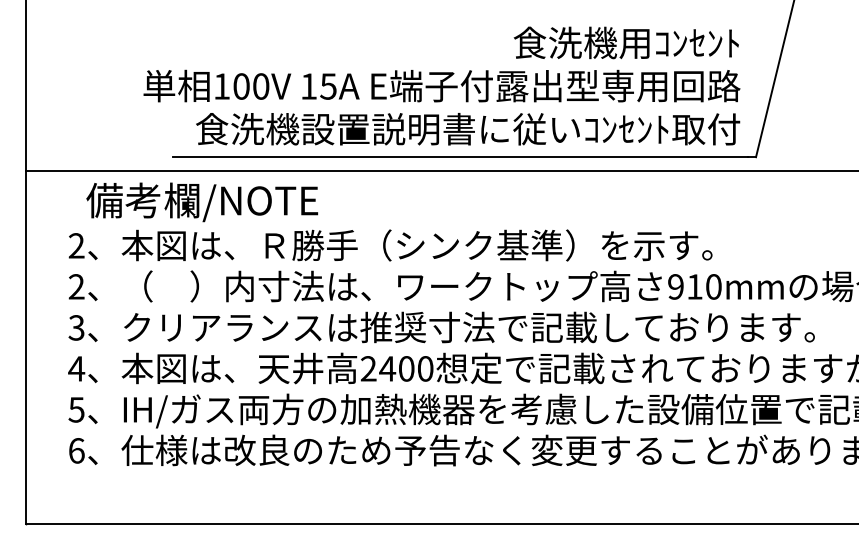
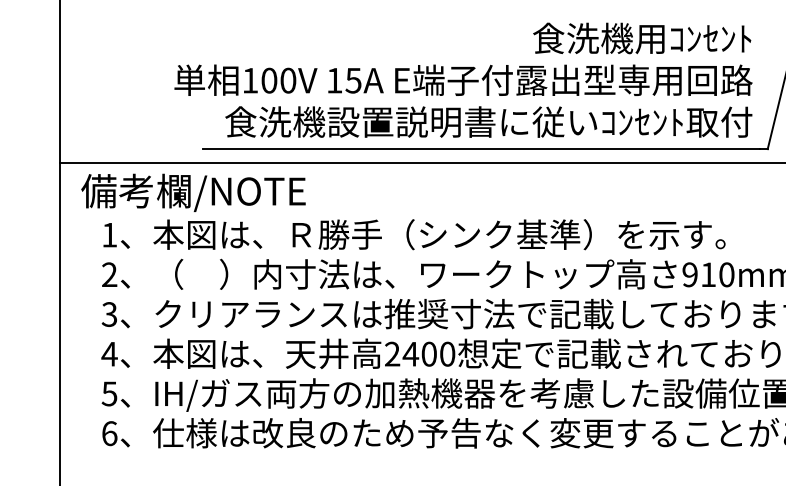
text: (202, 202) -> (193, 193), moved
text: (76, 245) -> (109, 234), 2 -> 1

